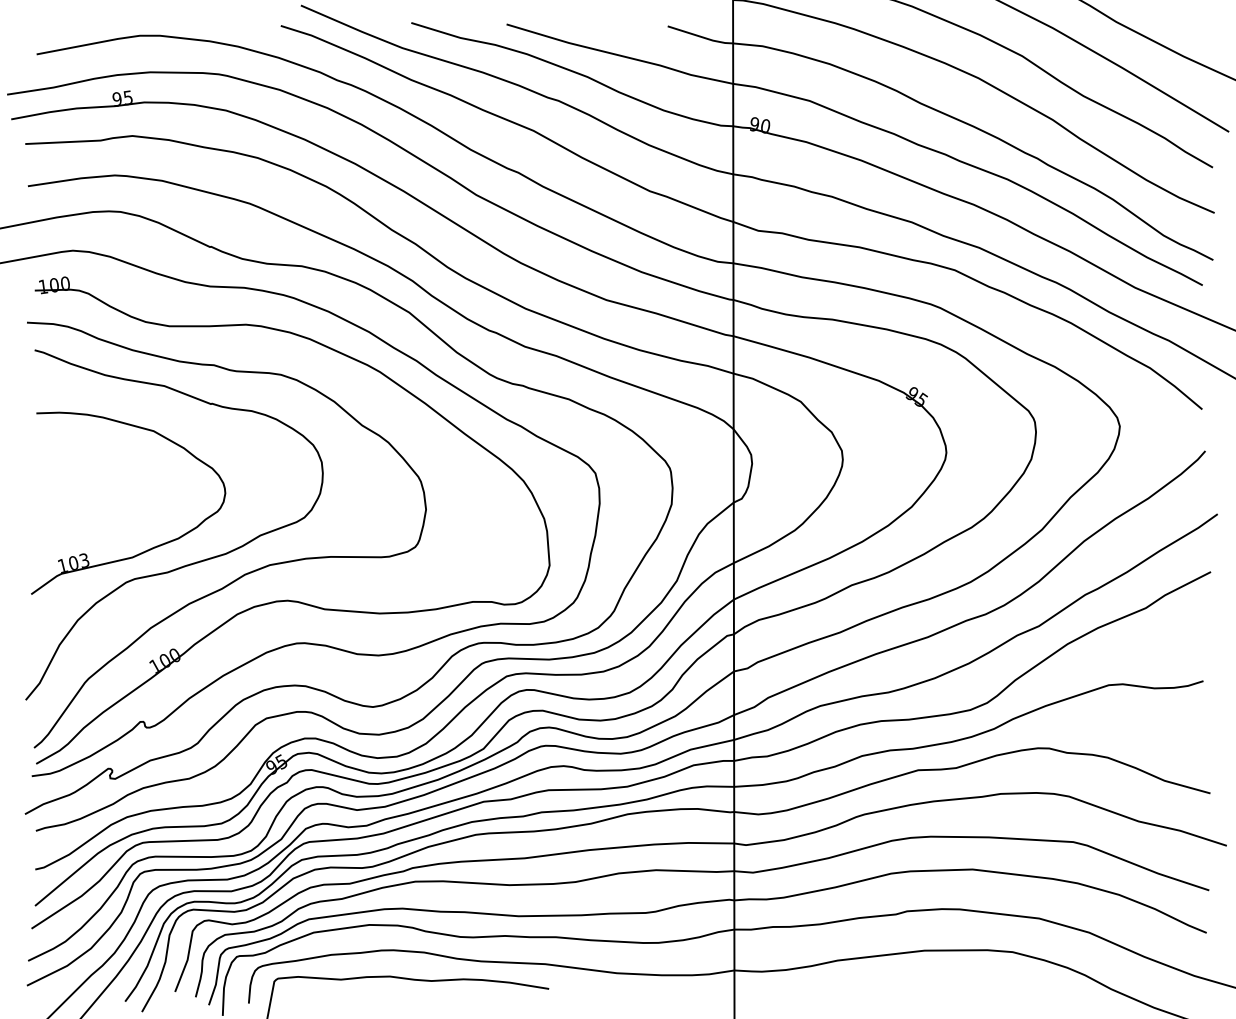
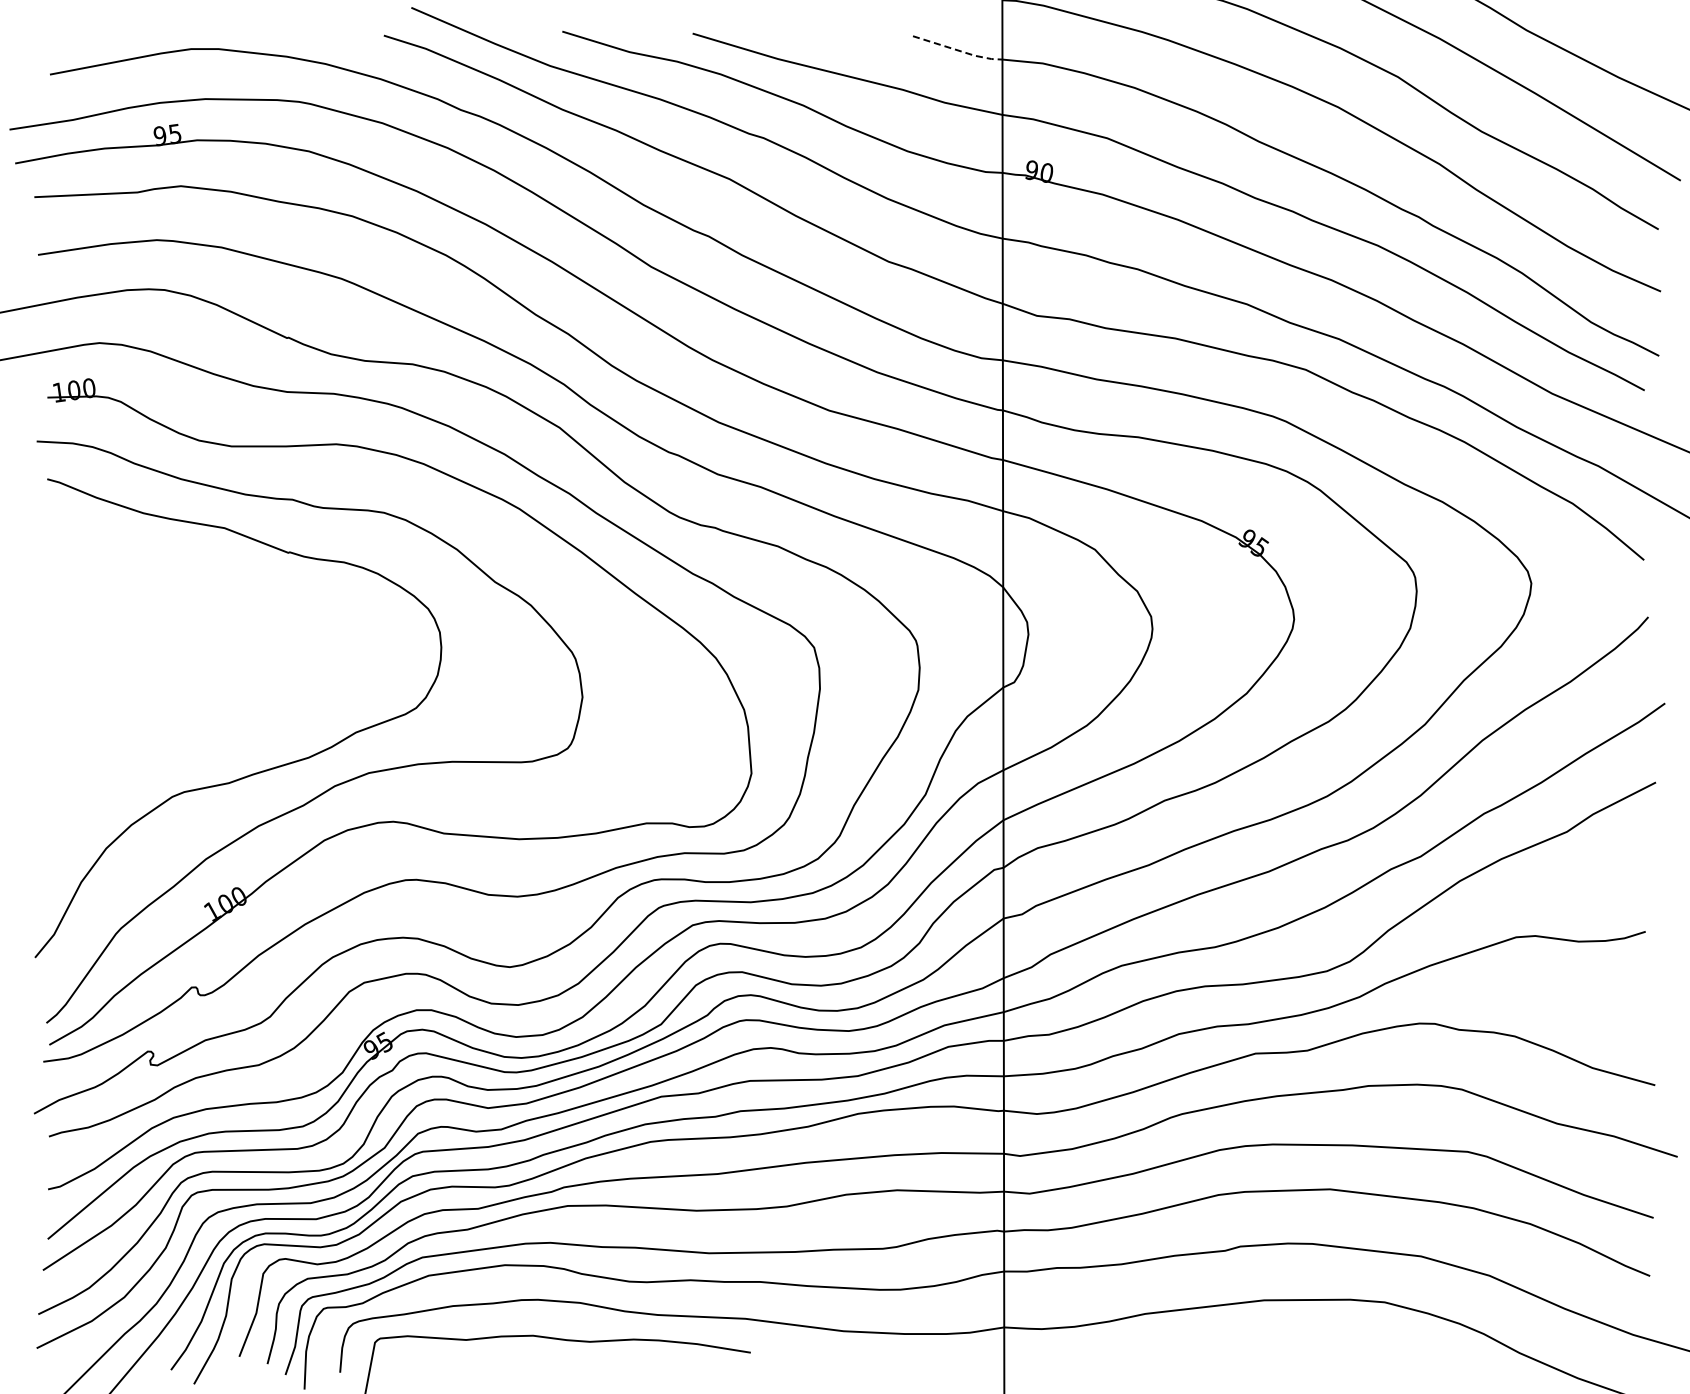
line: (700, 36) -> (958, 50), solid -> dashed
part: (146, 550) -> (200, 752), removed

